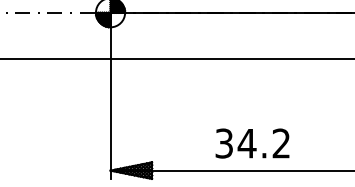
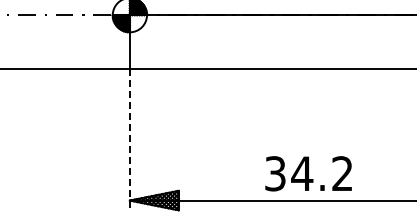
line: (110, 118) -> (129, 139), solid -> dashed
text: (252, 143) -> (308, 173), moved

